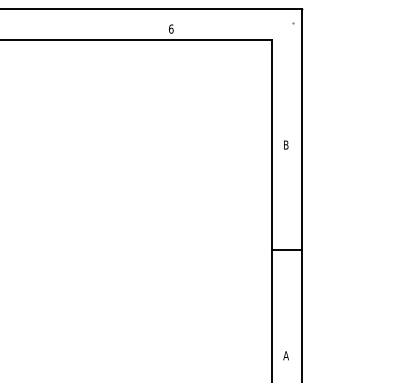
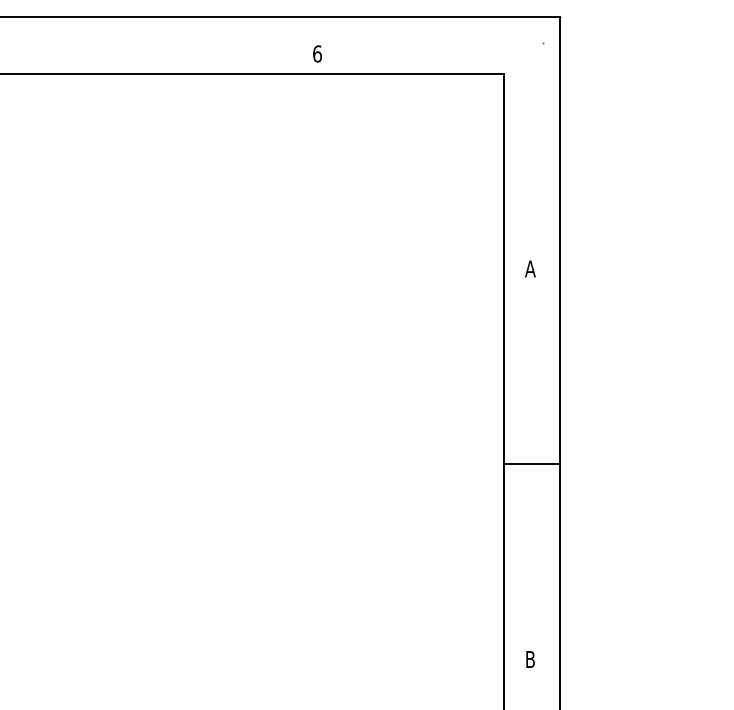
text: (285, 144) -> (529, 267), B -> A
text: (285, 355) -> (529, 659), A -> B

